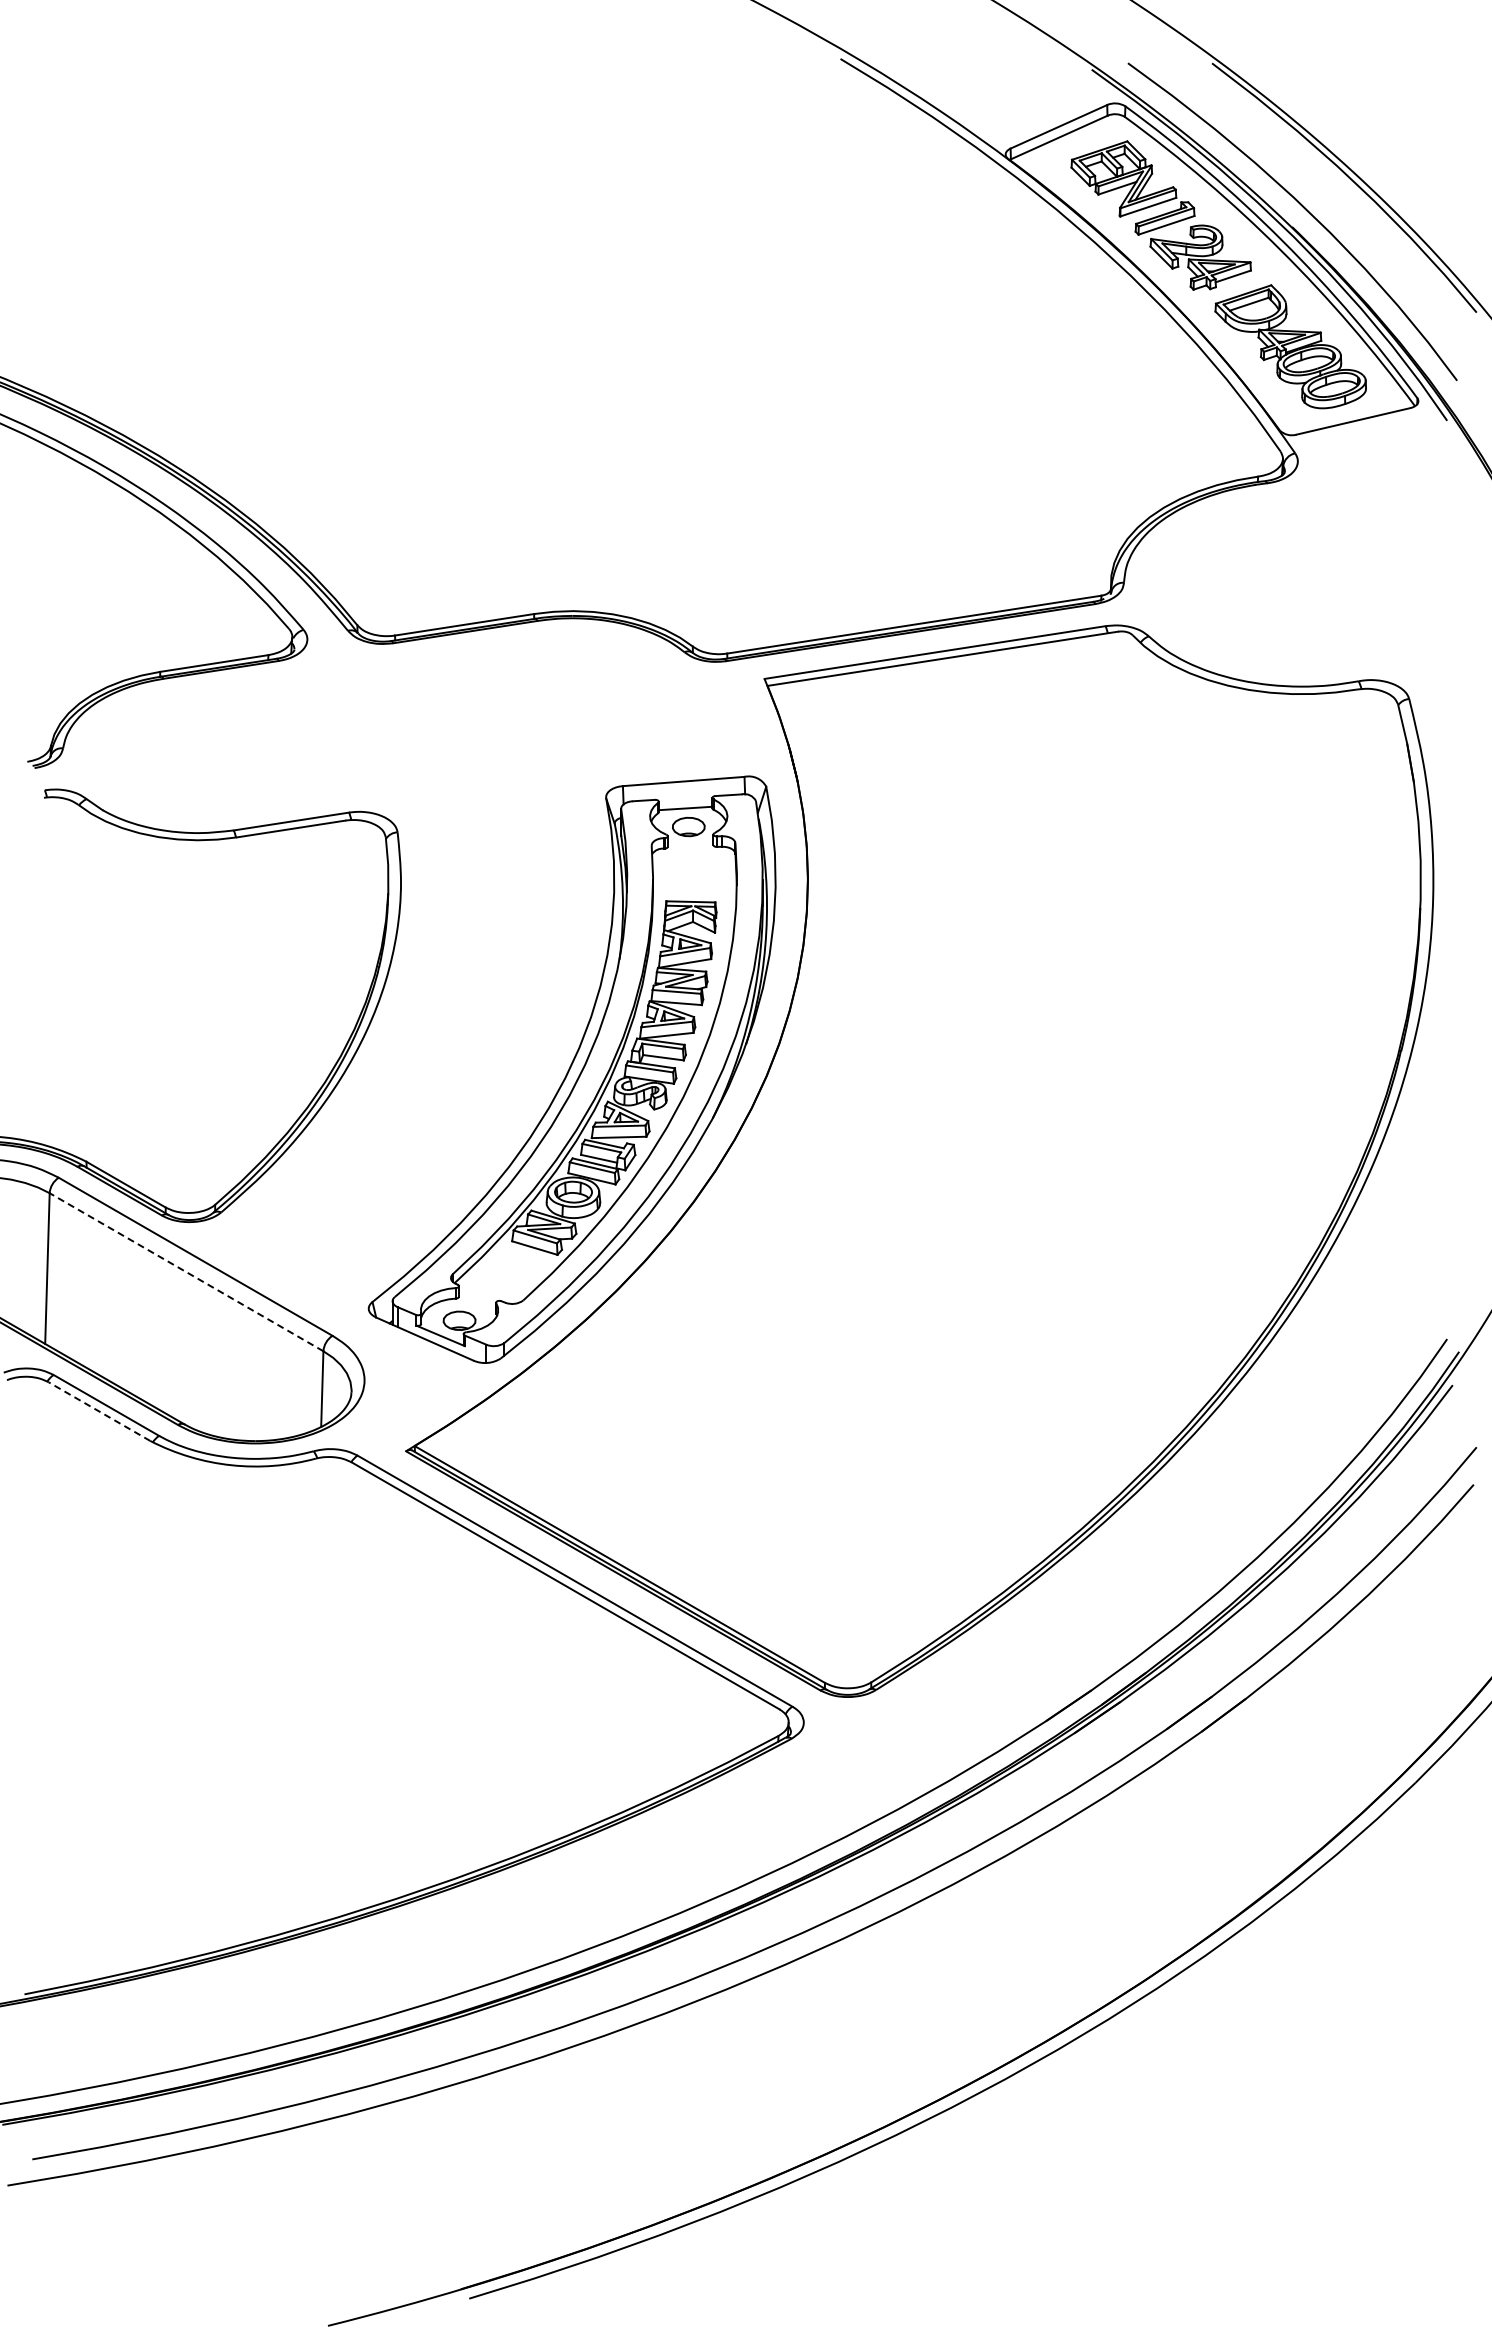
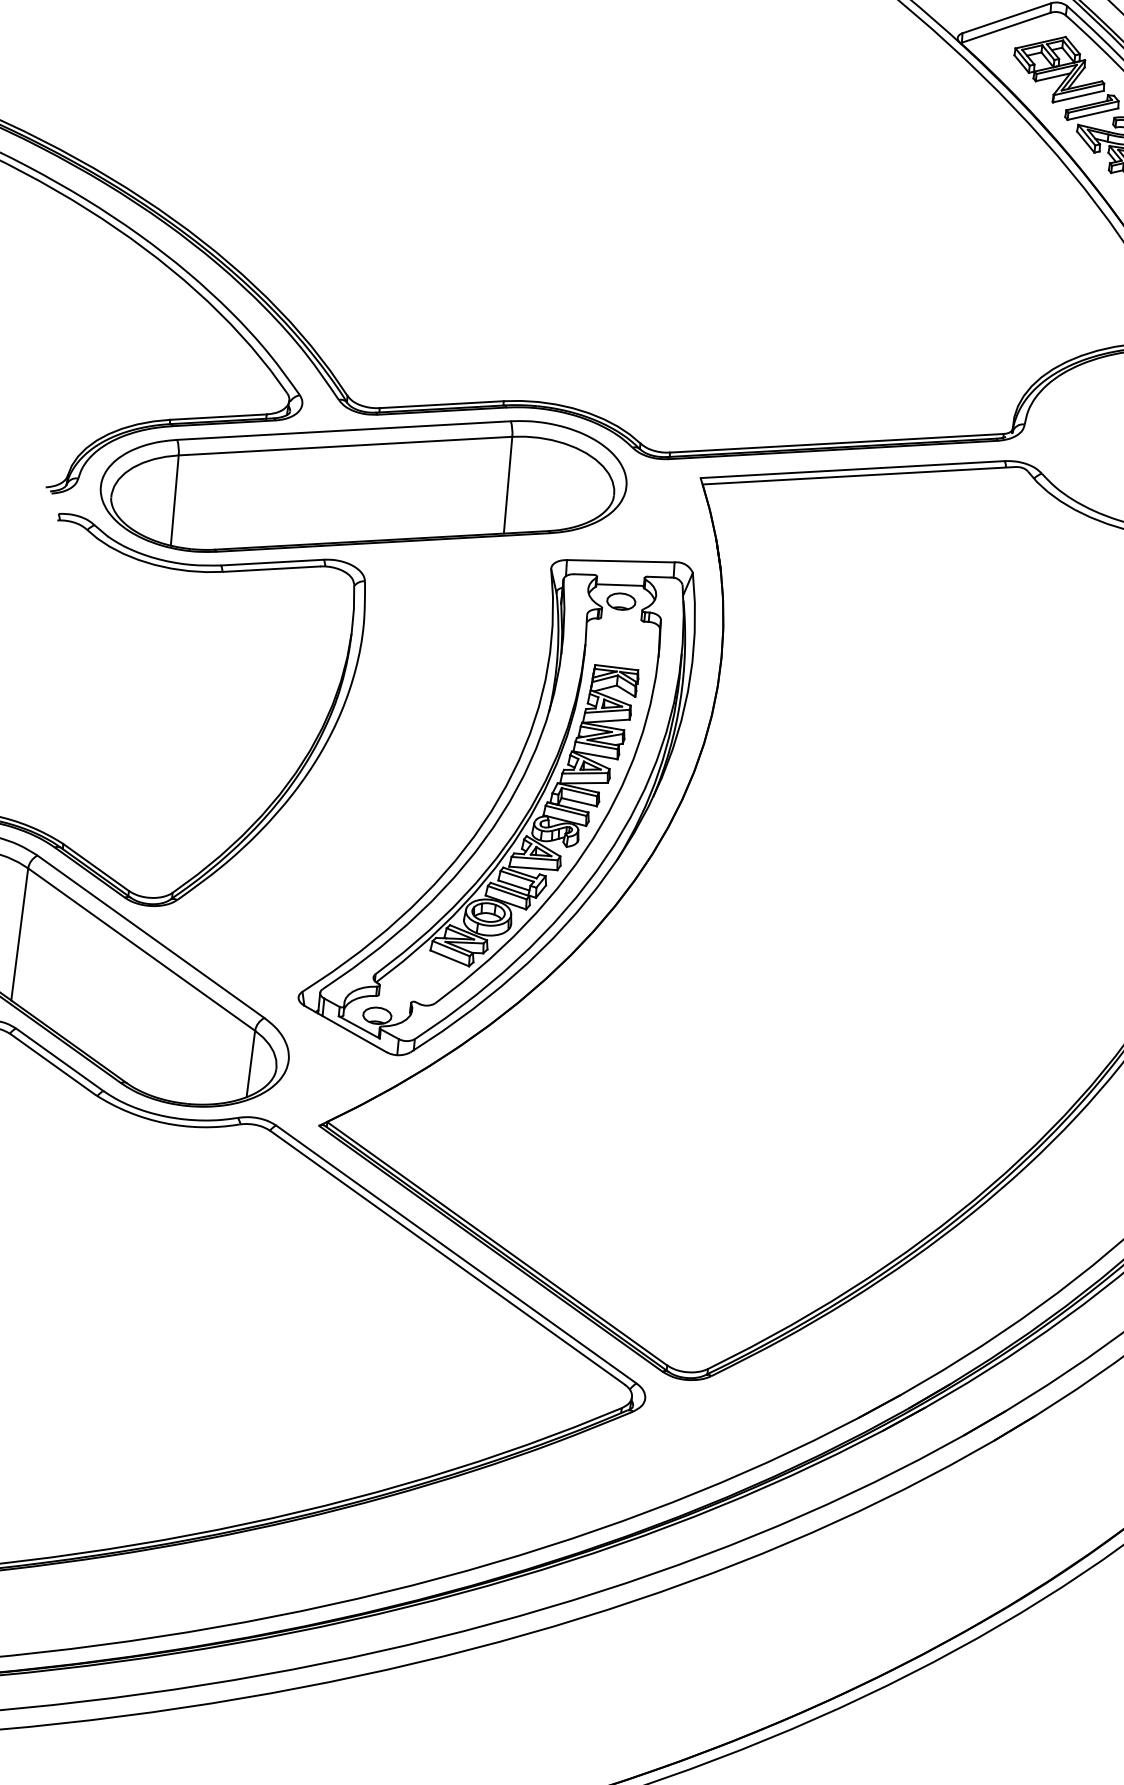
part: (385, 725) -> (363, 486), added
line: (186, 1271) -> (141, 948), dashed -> solid
line: (99, 1411) -> (53, 1064), dashed -> solid

